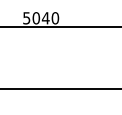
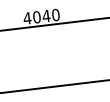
text: (26, 18) -> (27, 18), 5040 -> 4040

